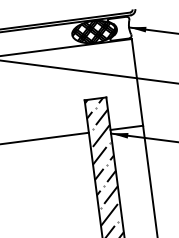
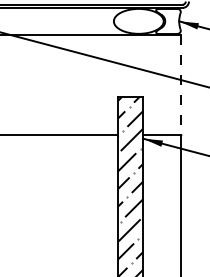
hatch: (93, 31) -> (138, 20), removed
line: (137, 82) -> (180, 84), solid -> dashed

